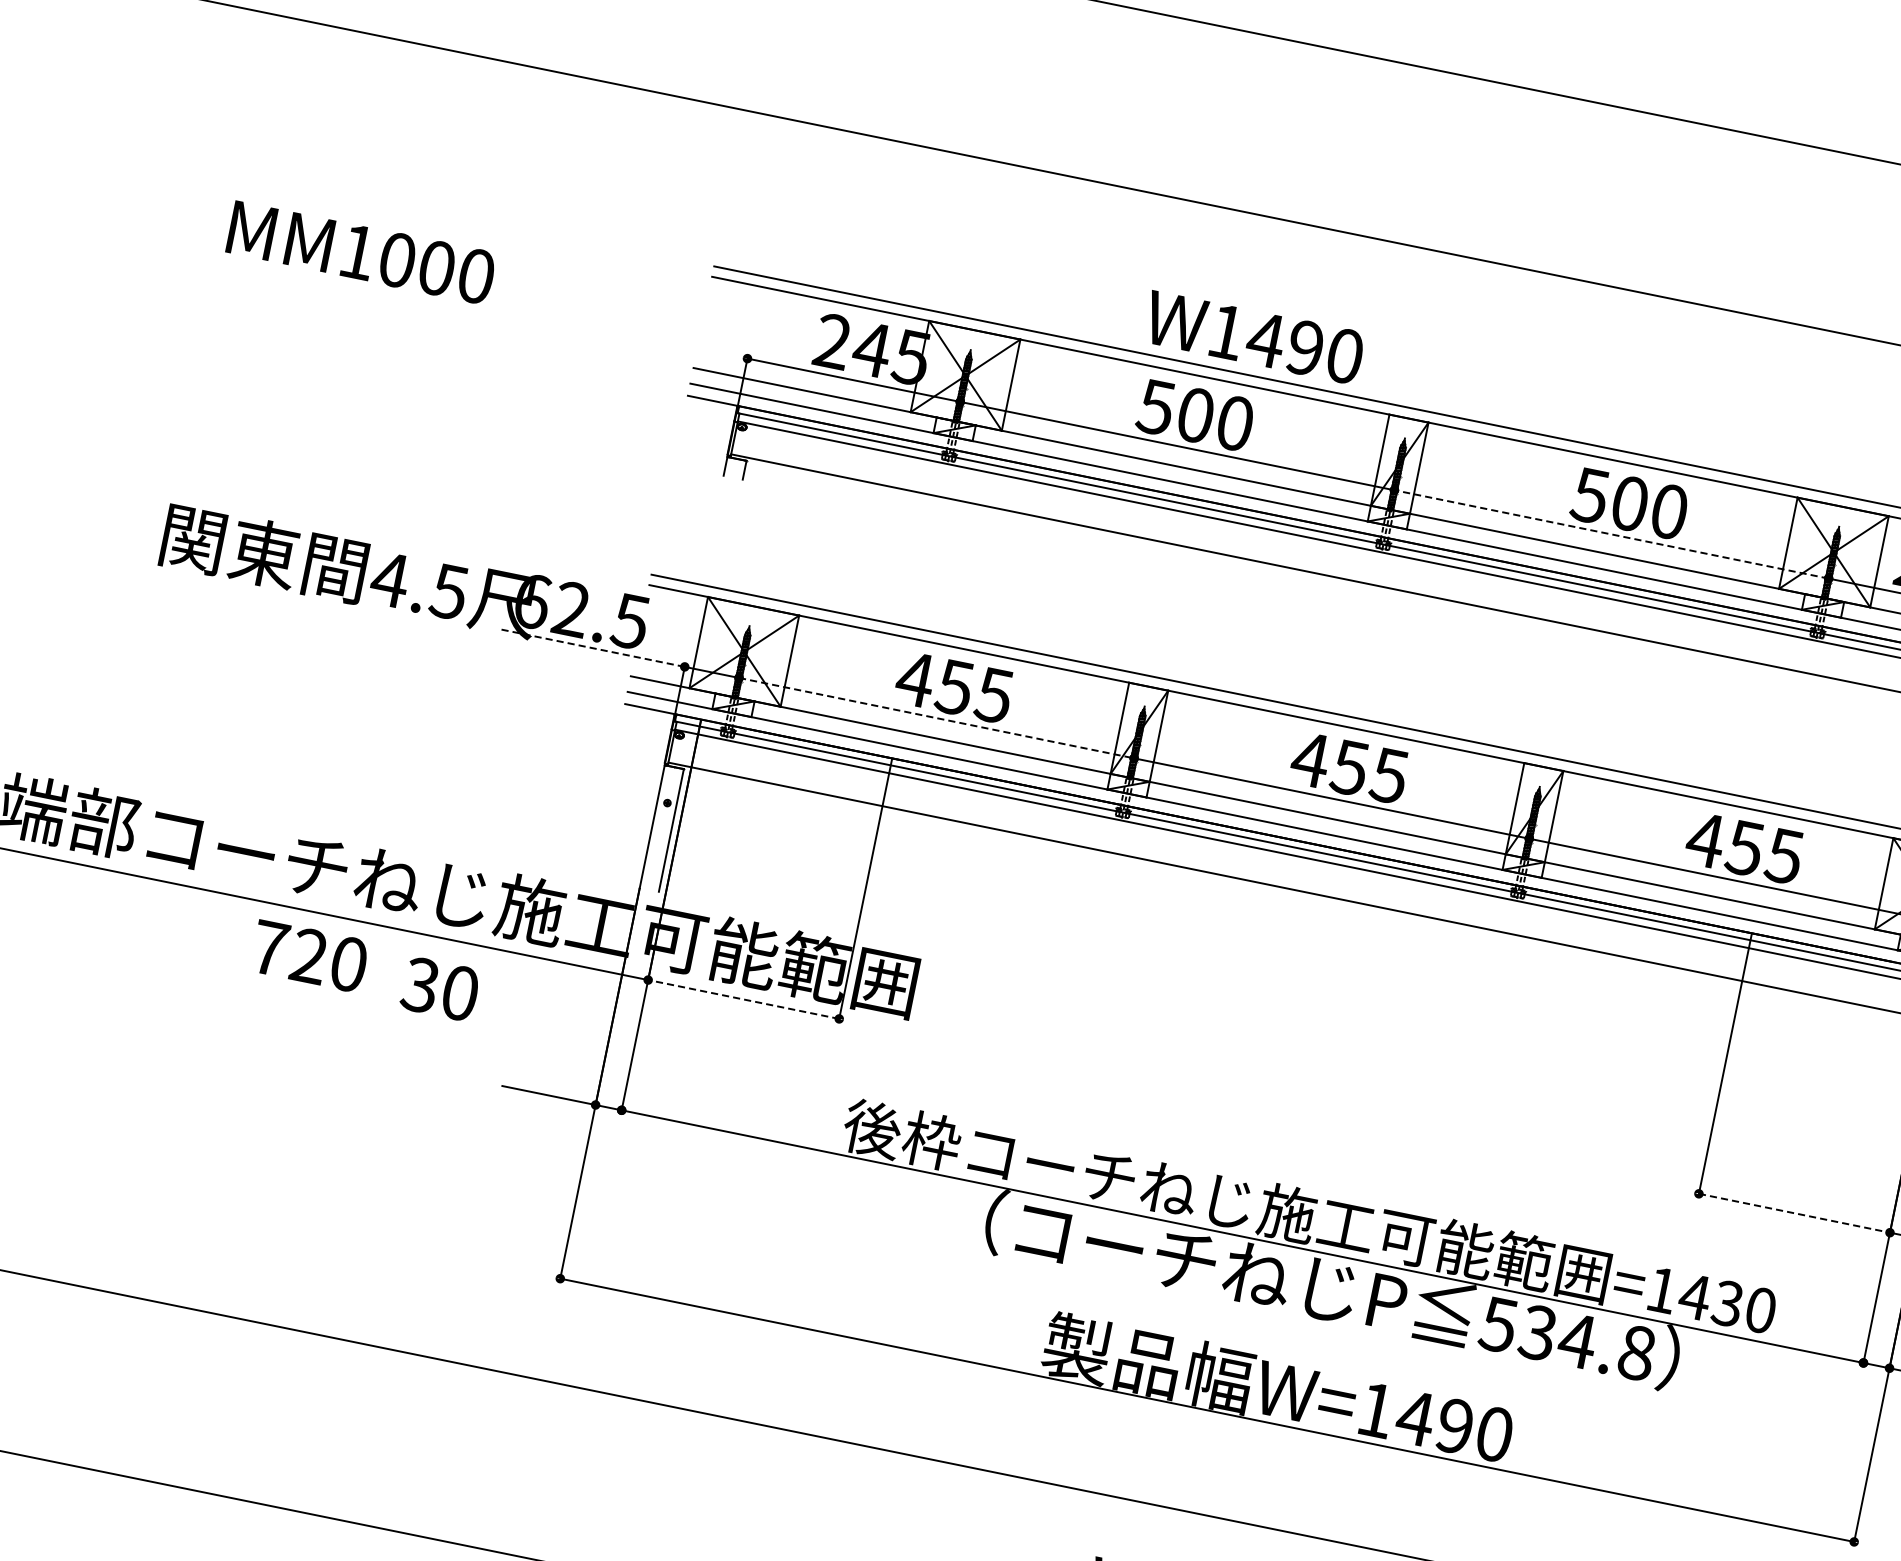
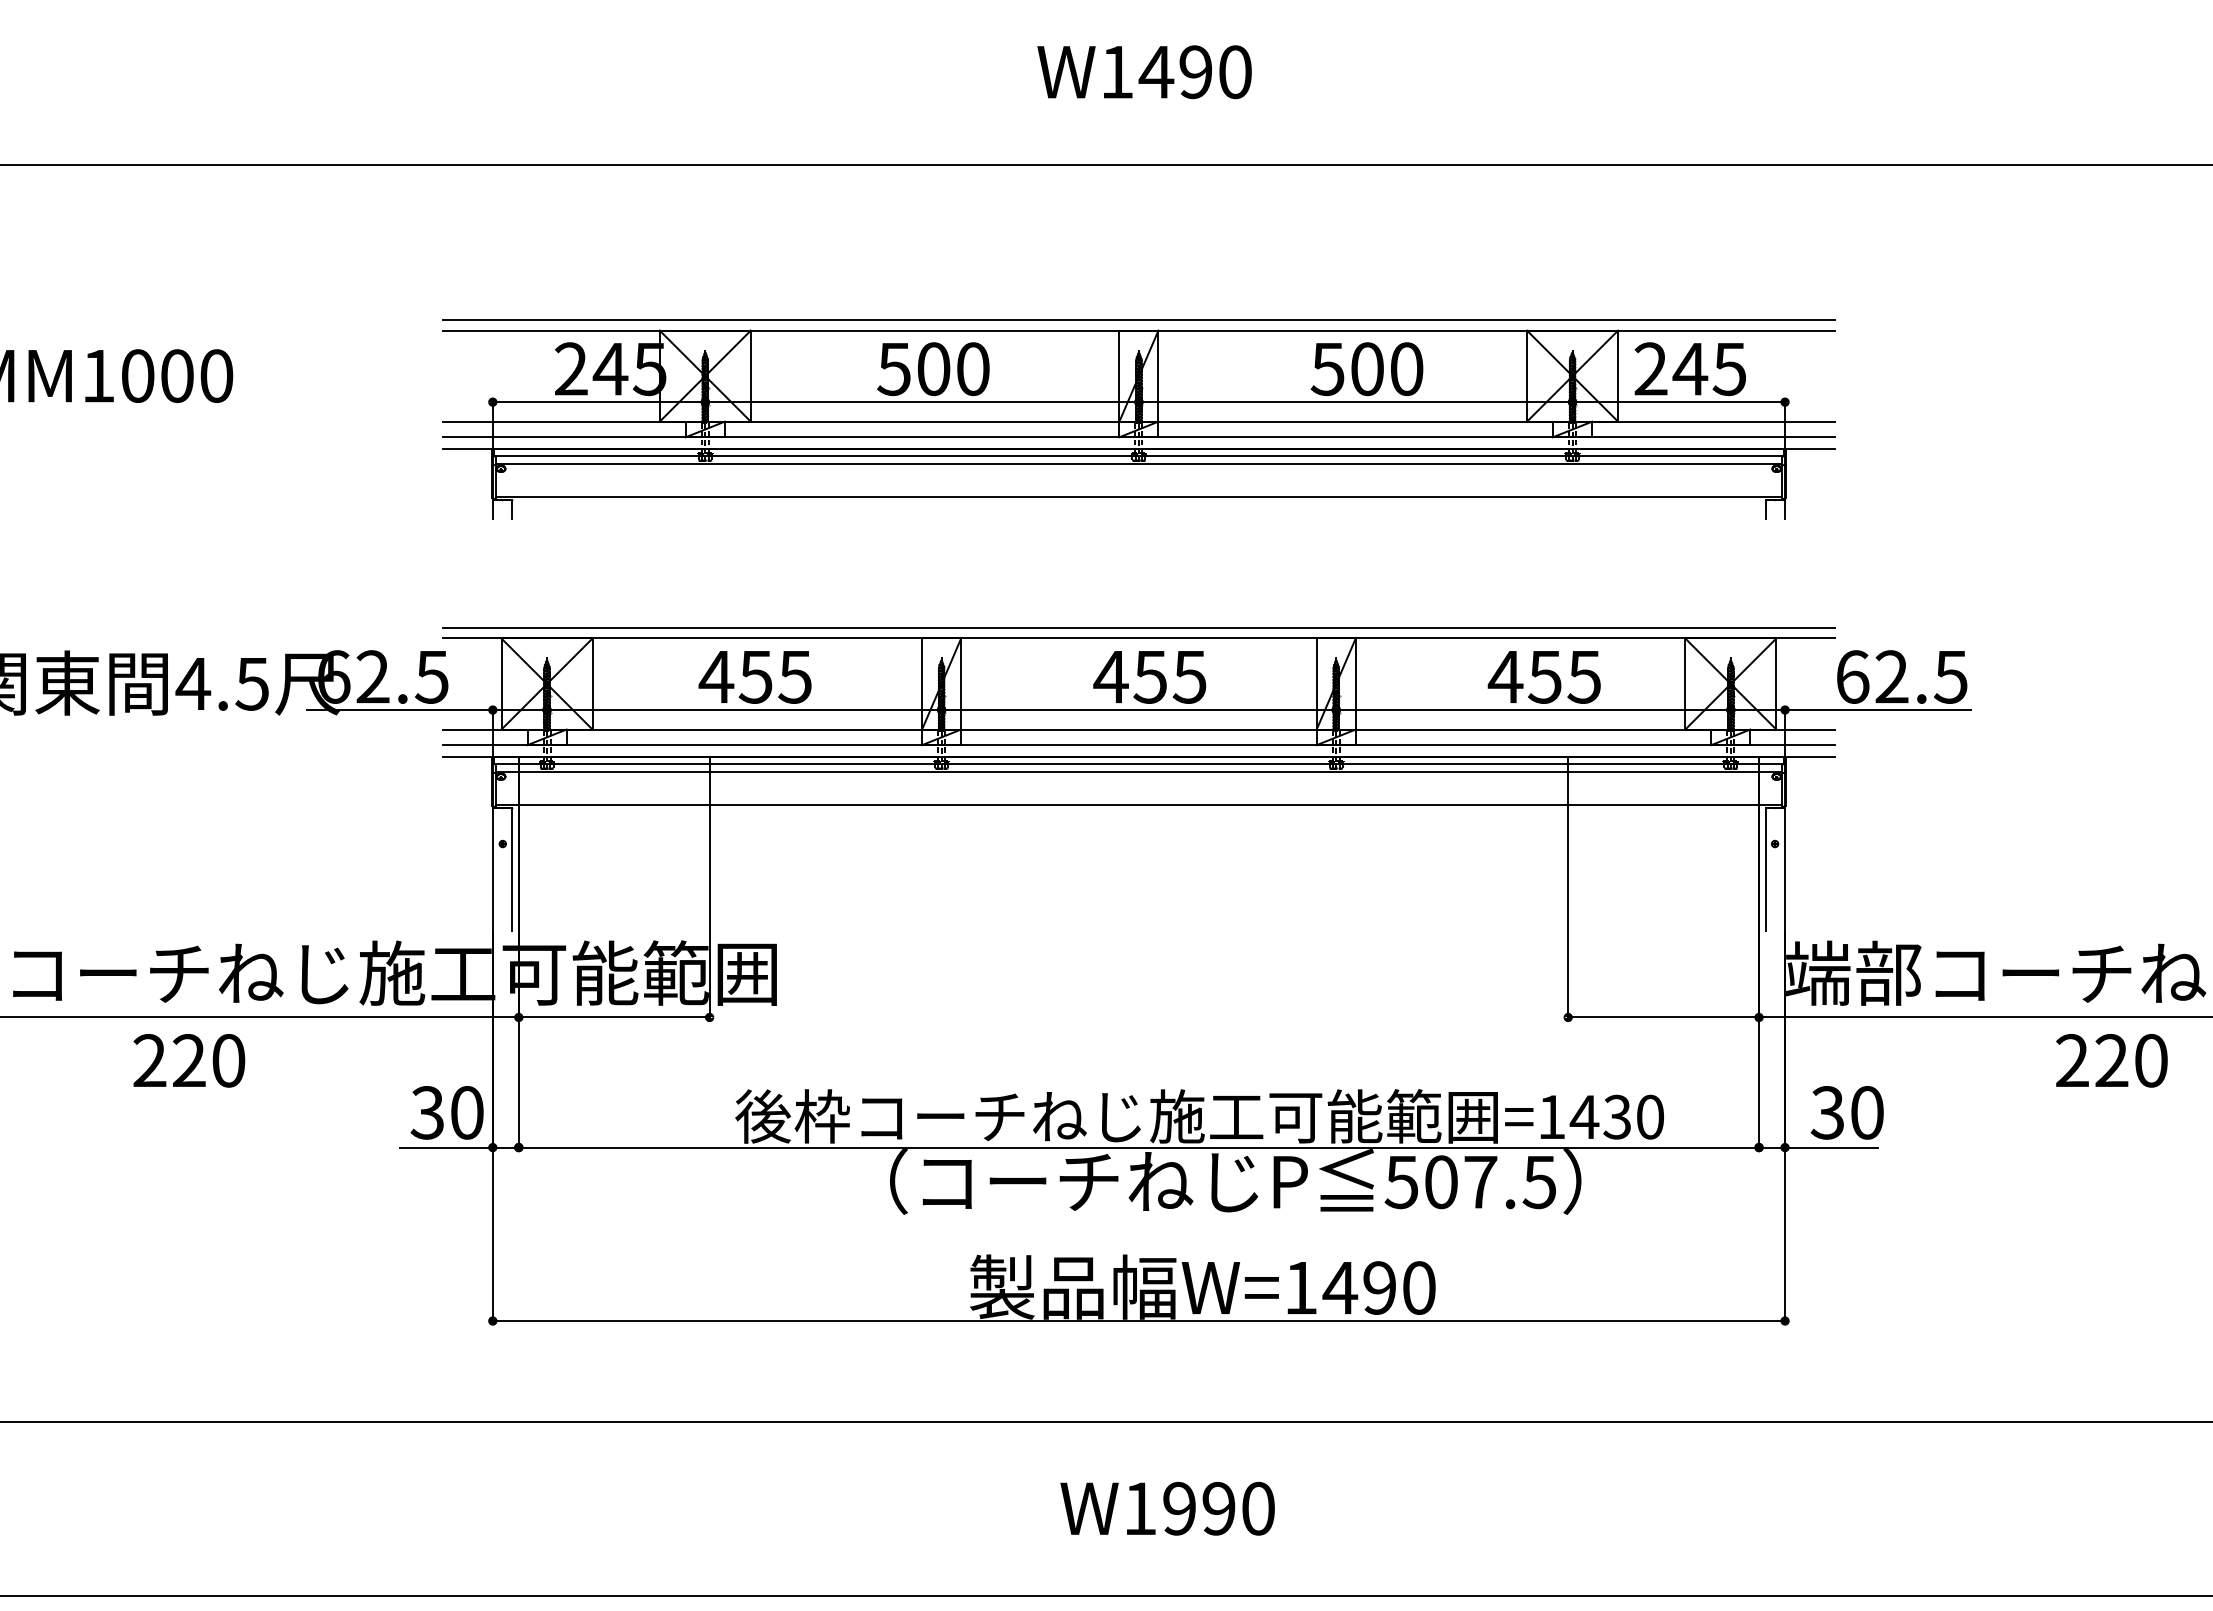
text: (1253, 337) -> (1144, 72), moved
line: (1611, 534) -> (1355, 402), dashed -> solid
line: (592, 648) -> (400, 710), dashed -> solid
line: (936, 718) -> (744, 710), dashed -> solid
text: (269, 947) -> (149, 1060), 720 -> 220
text: (439, 988) -> (446, 1112), moved
line: (742, 999) -> (613, 1017), dashed -> solid
line: (1795, 1213) -> (1664, 1017), dashed -> solid
text: (1587, 1343) -> (1490, 1182), 534.8 -> 507.5

